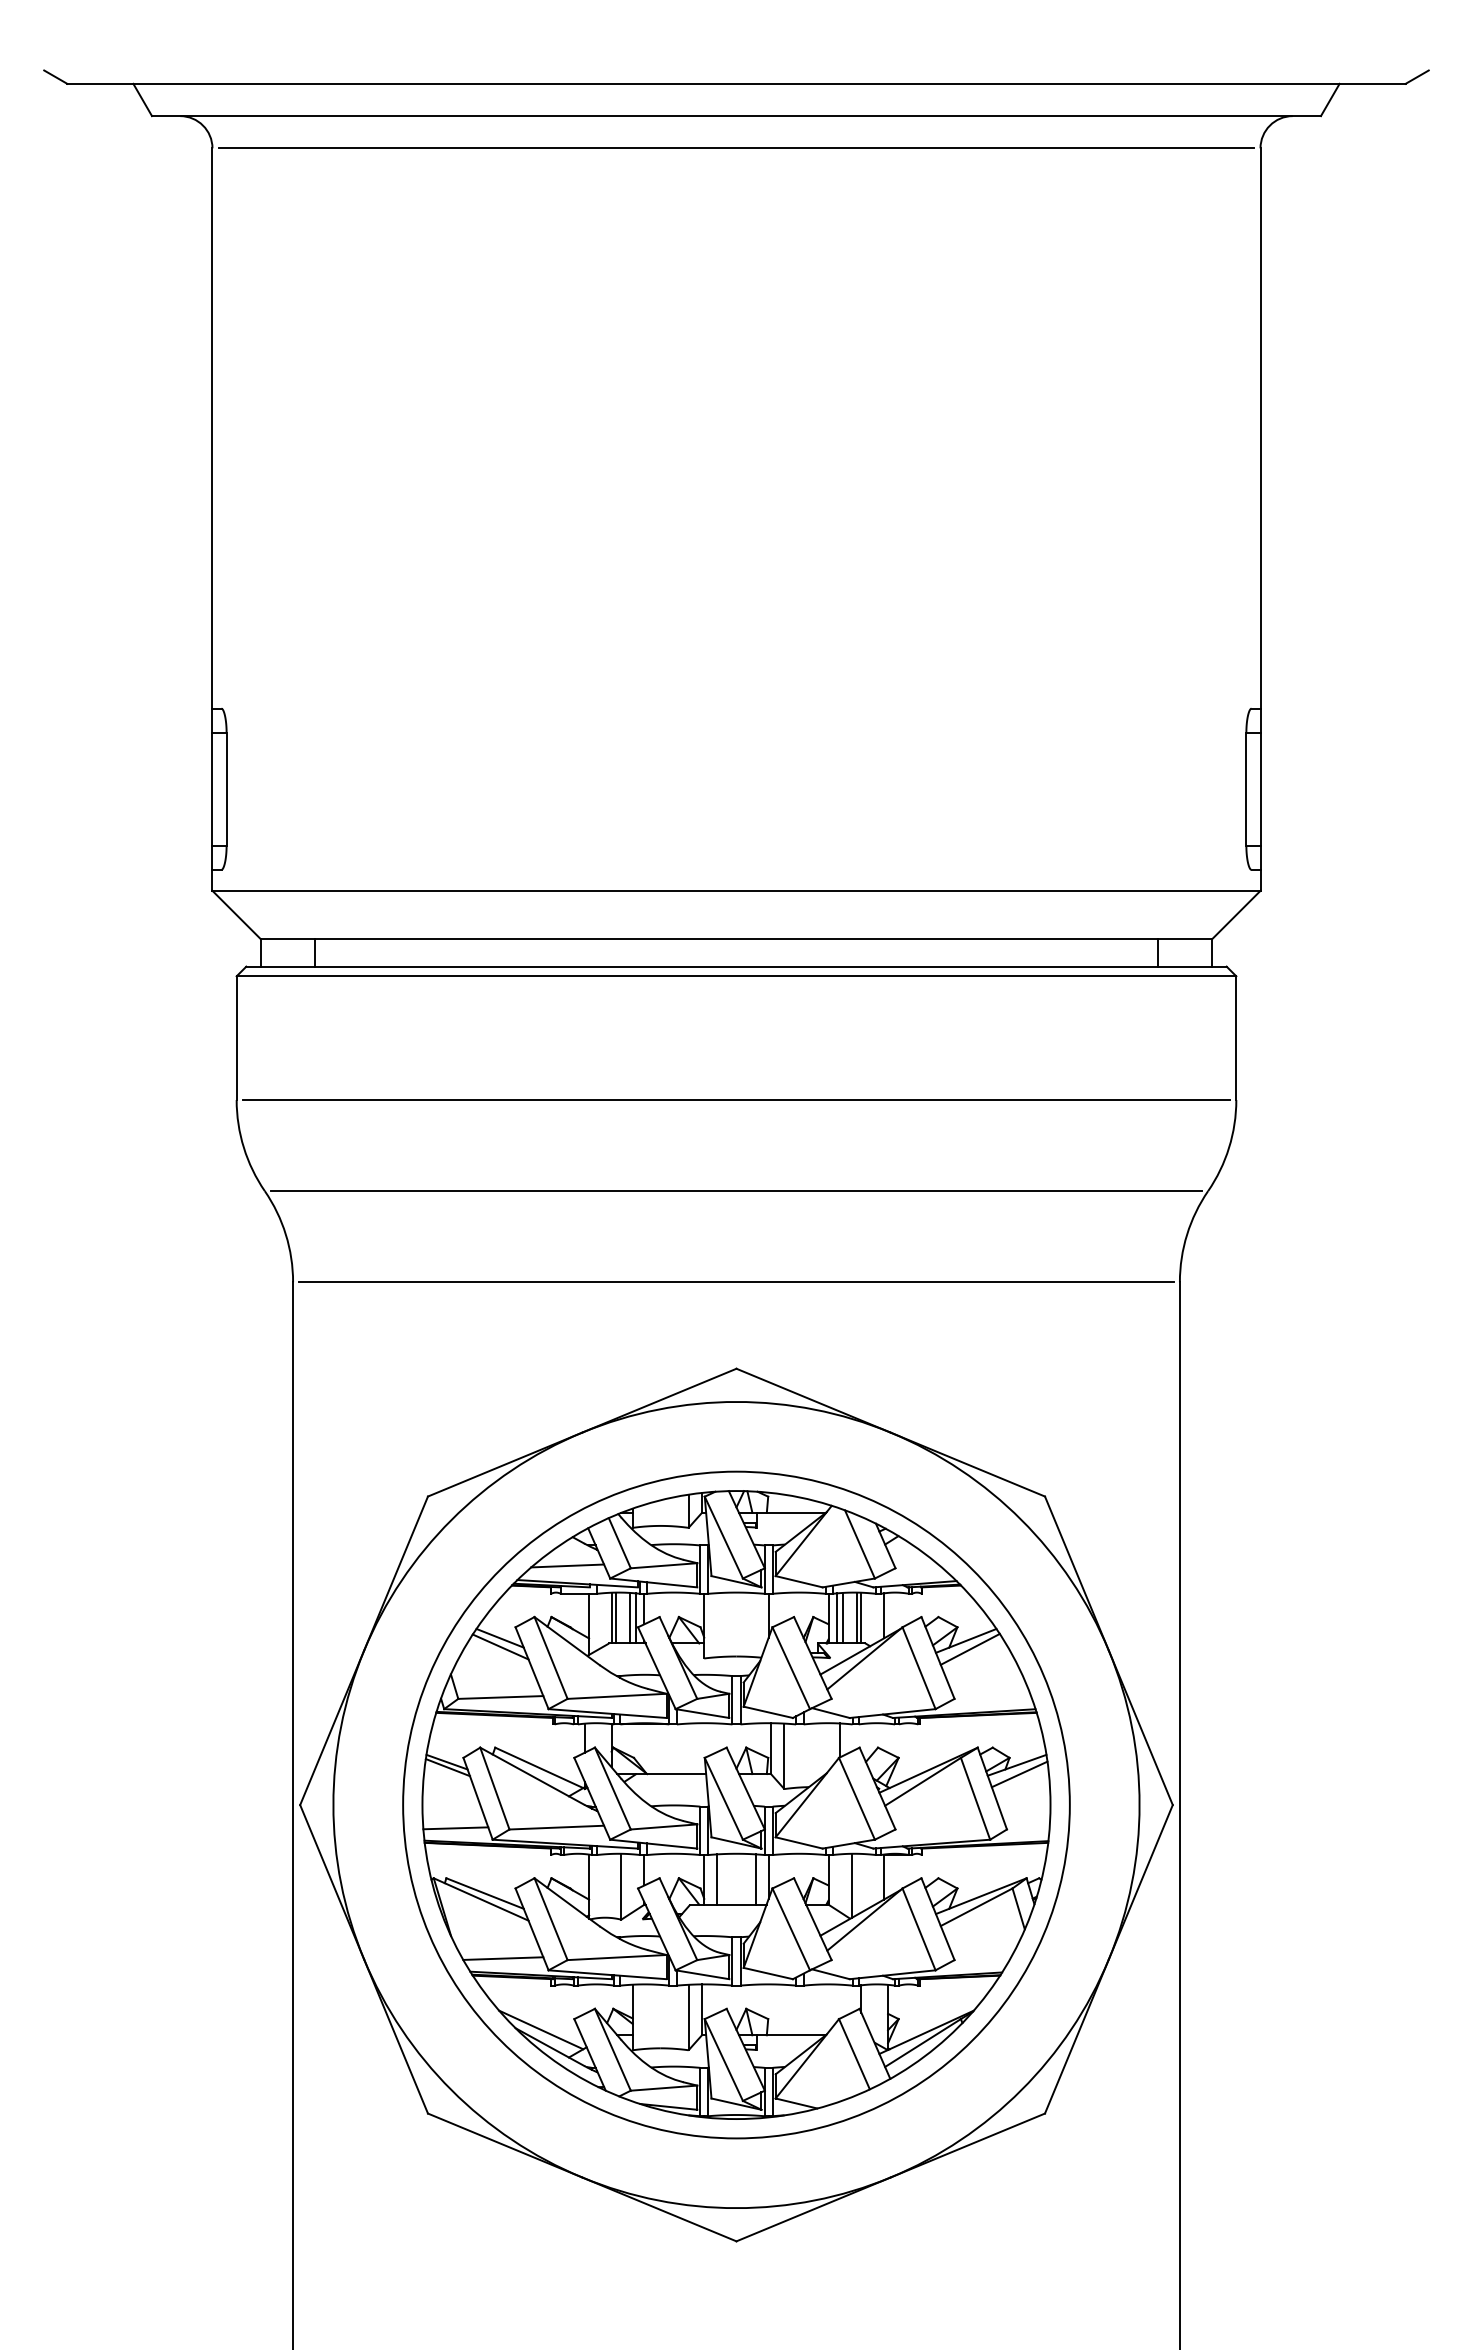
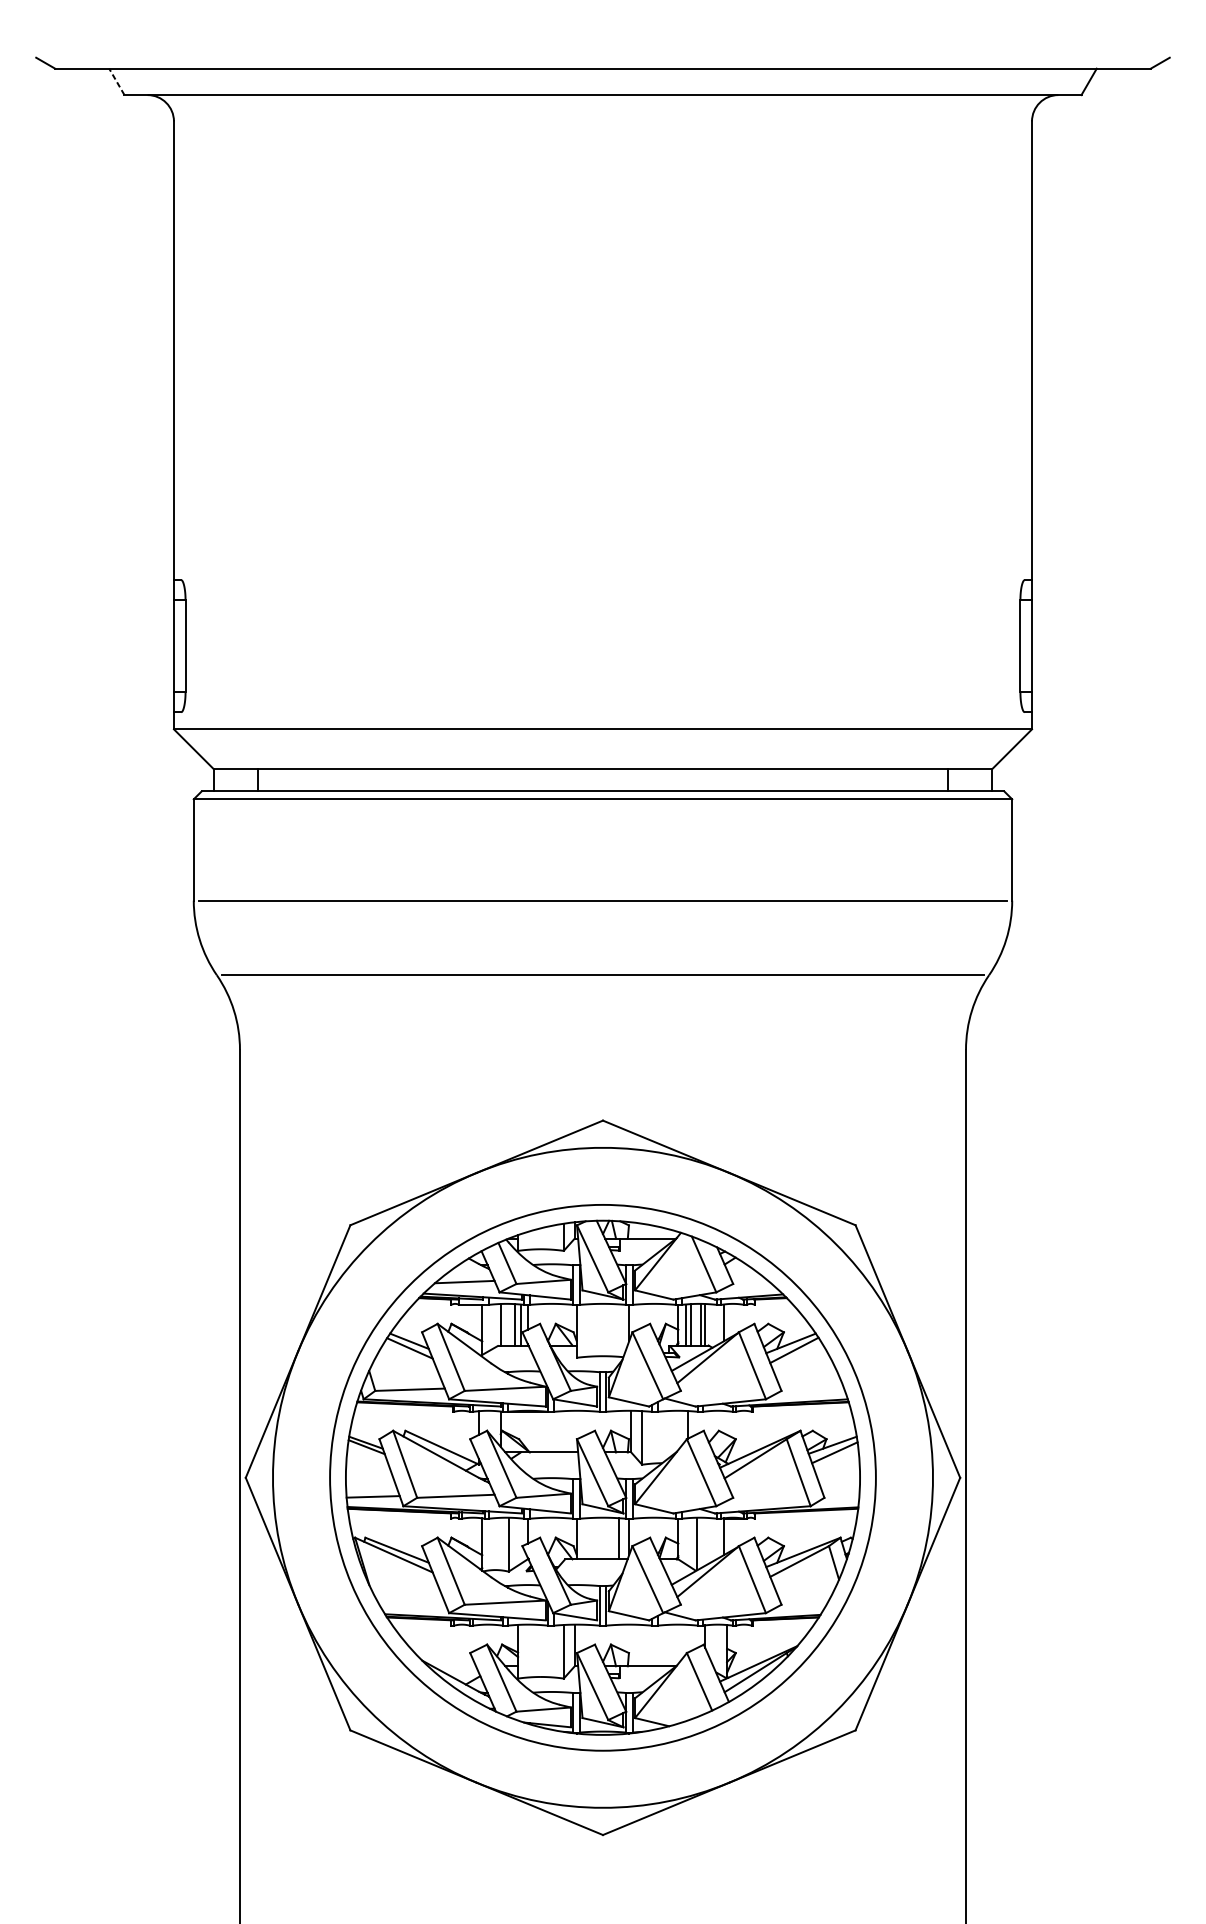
line: (142, 99) -> (116, 81), solid -> dashed
line: (736, 148) -> (603, 121), removed
line: (736, 1282) -> (603, 1050), removed
line: (616, 1617) -> (504, 1324), removed
line: (717, 1879) -> (587, 1538), removed
line: (503, 1958) -> (412, 1603), removed
line: (541, 2029) -> (443, 1661), removed

